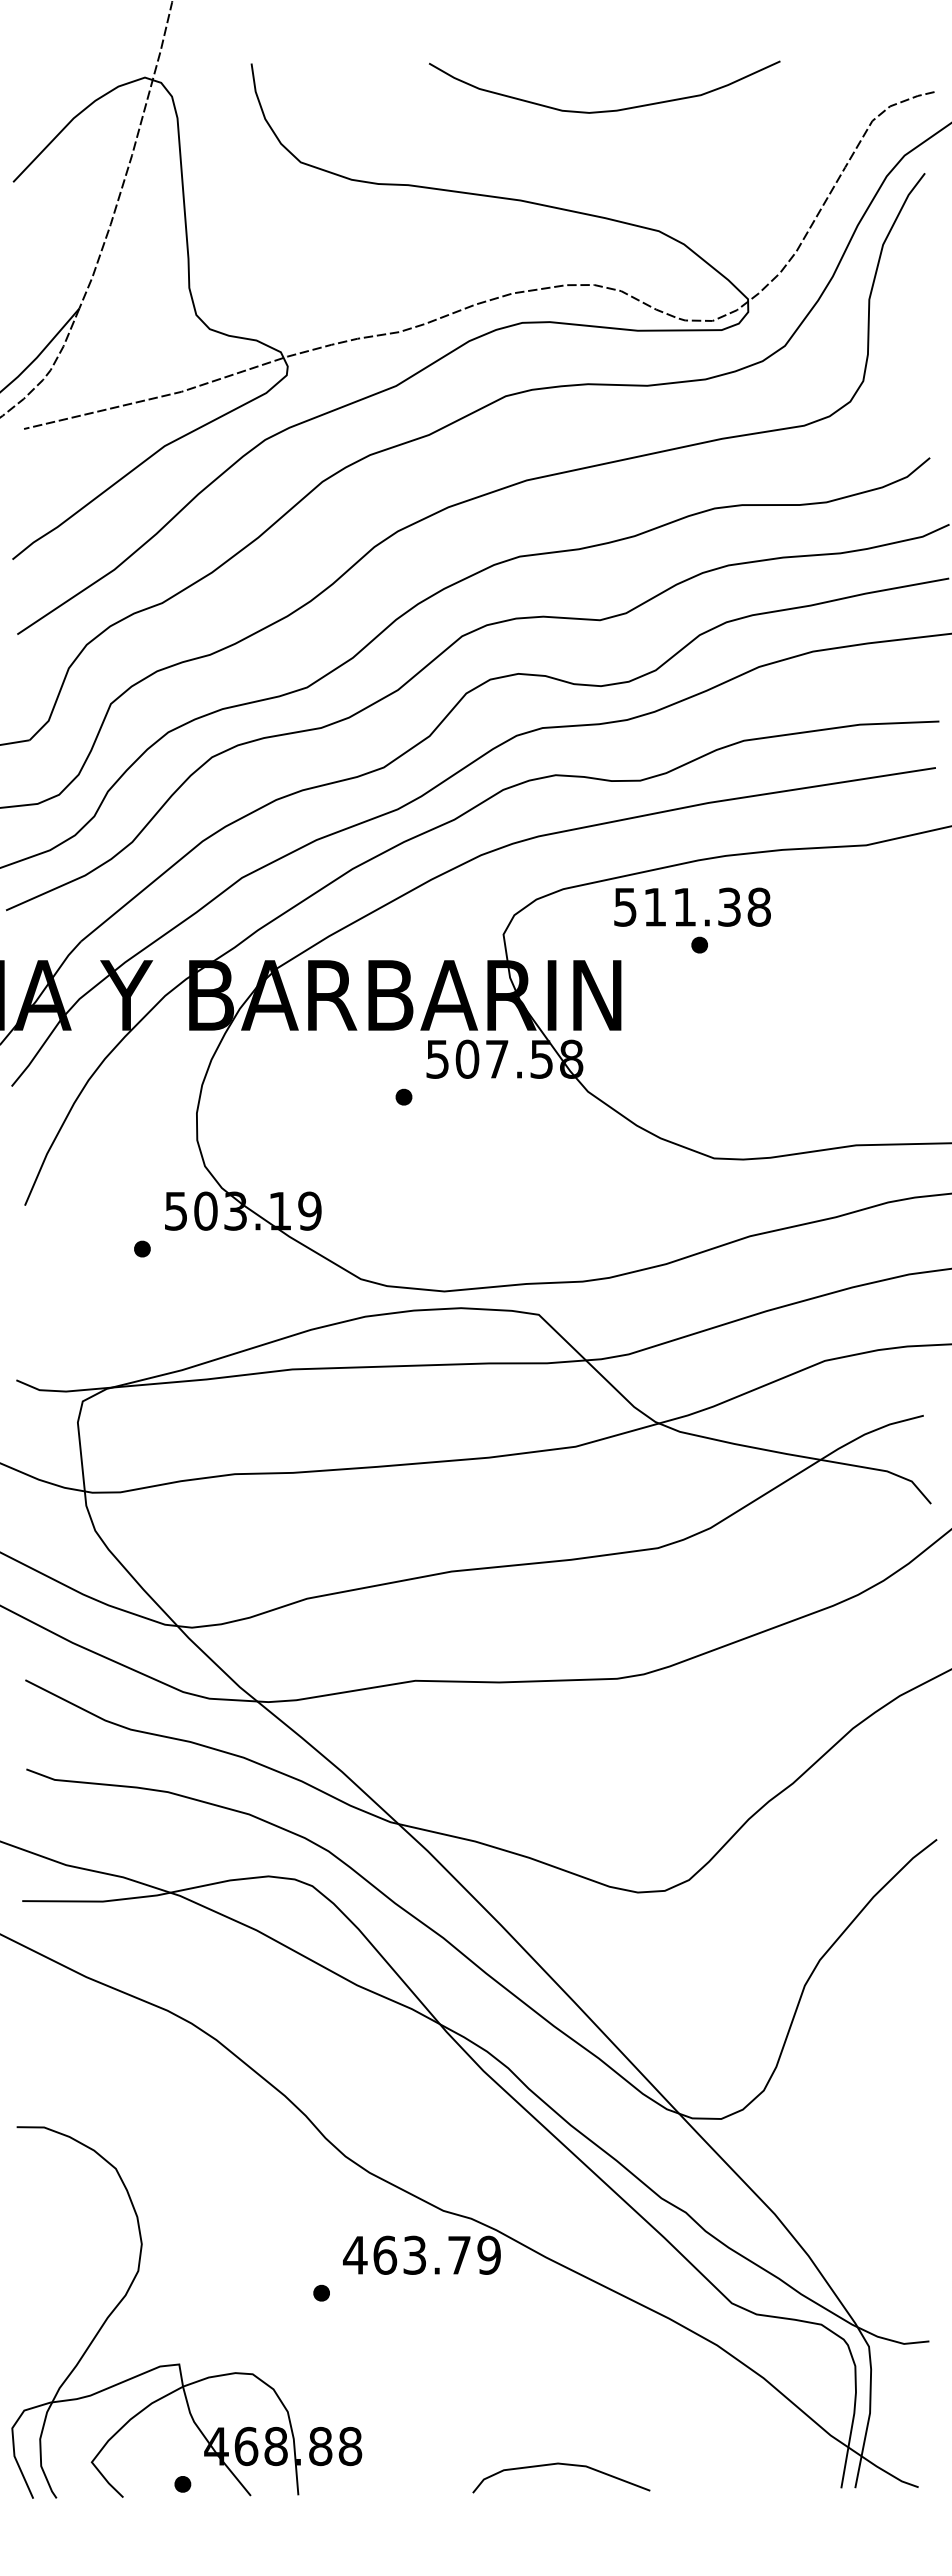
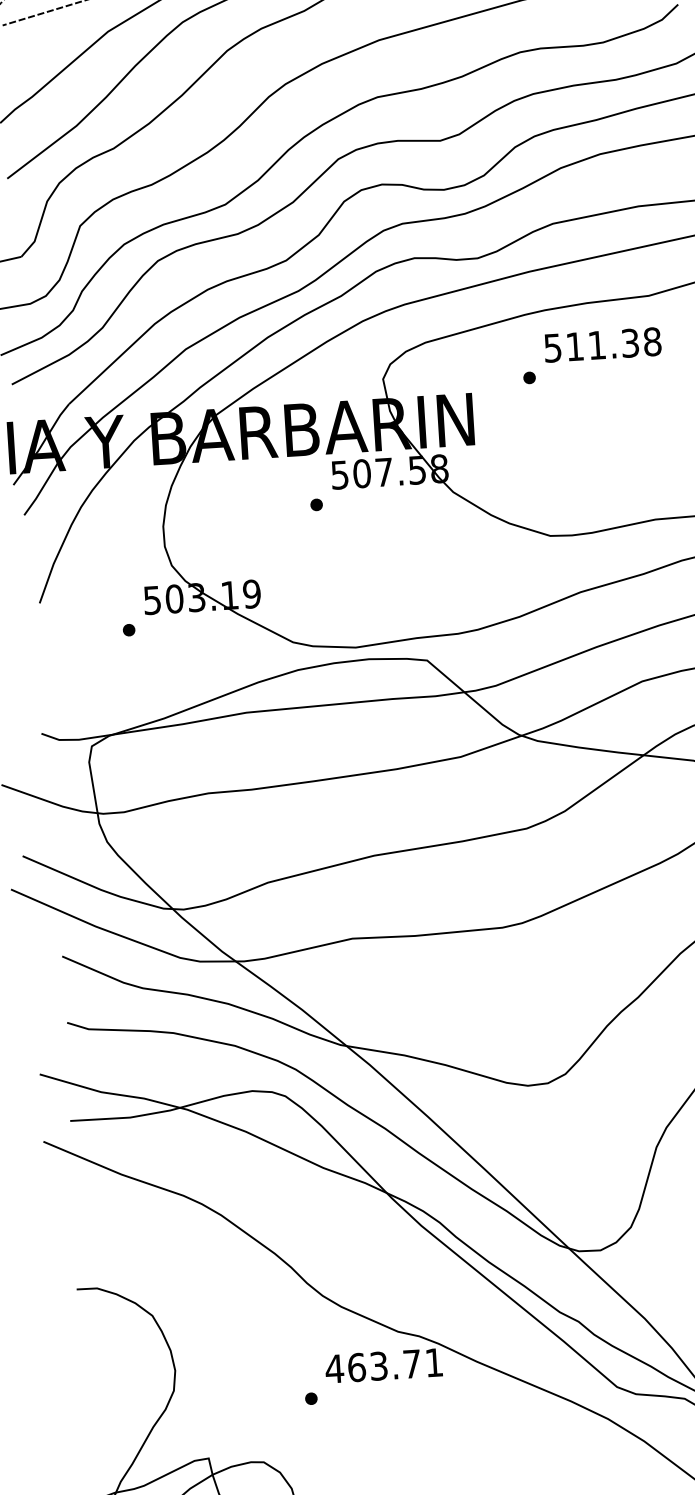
text: (692, 906) -> (602, 344), moved
text: (488, 2254) -> (433, 1362), 463.79 -> 463.71

